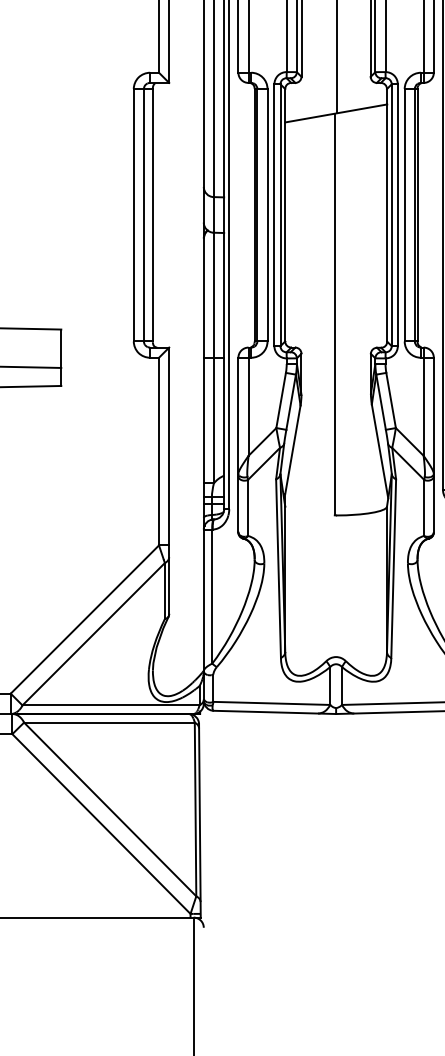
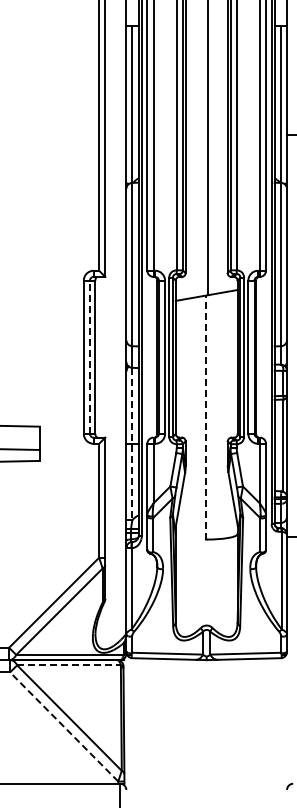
line: (143, 215) -> (89, 357), solid -> dashed
line: (334, 314) -> (205, 417), solid -> dashed
line: (213, 358) -> (132, 444), solid -> dashed
line: (110, 722) -> (69, 665), solid -> dashed
line: (101, 823) -> (64, 726), solid -> dashed

